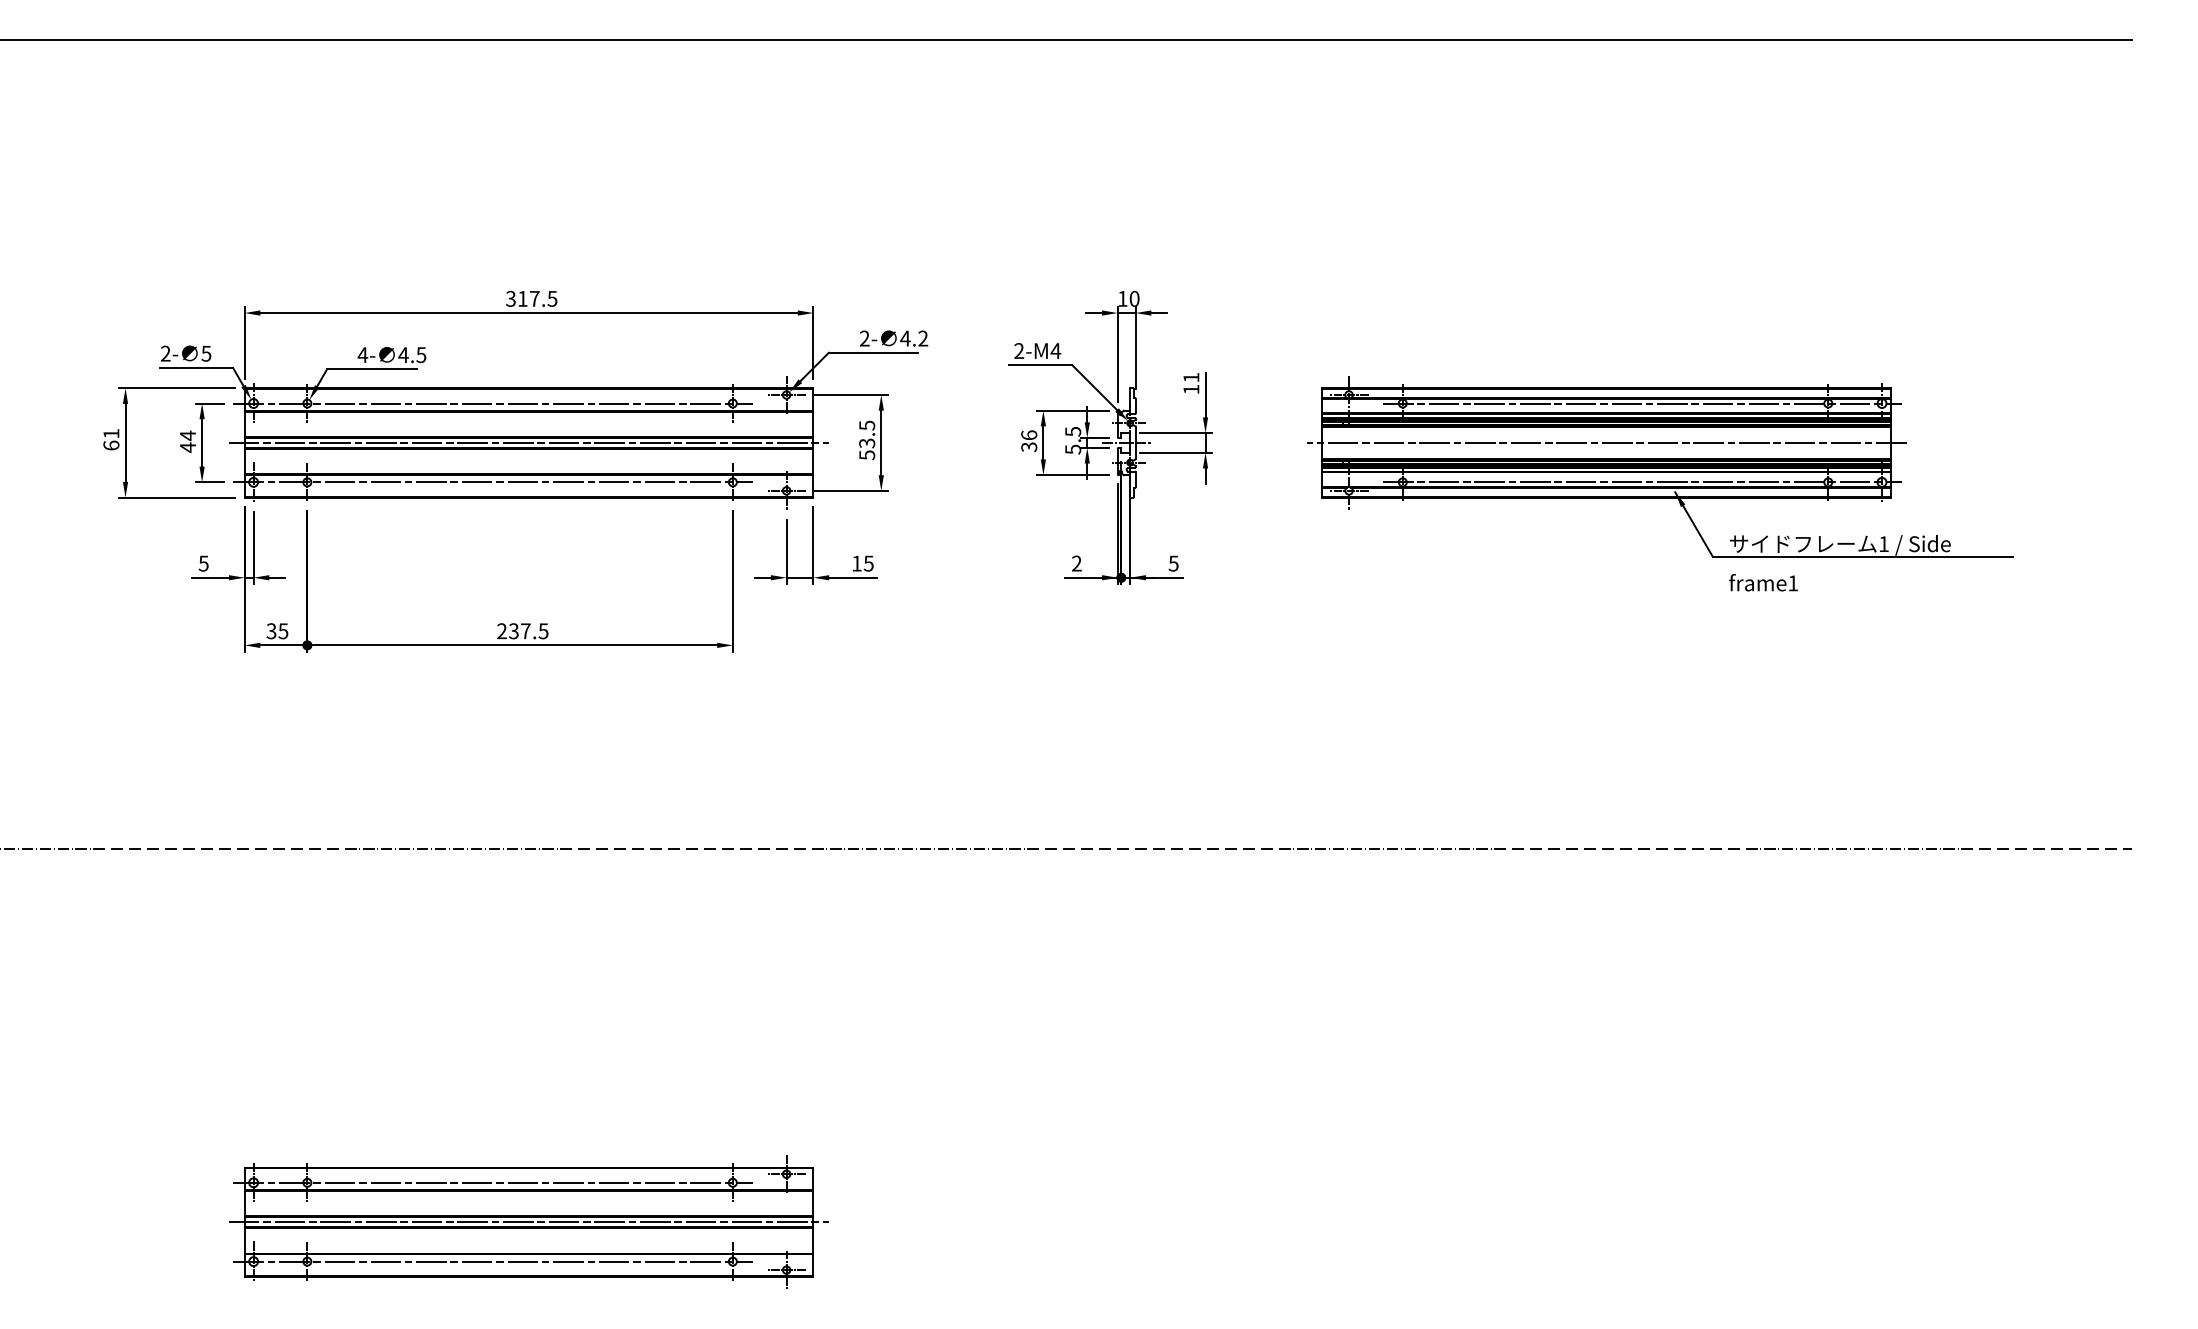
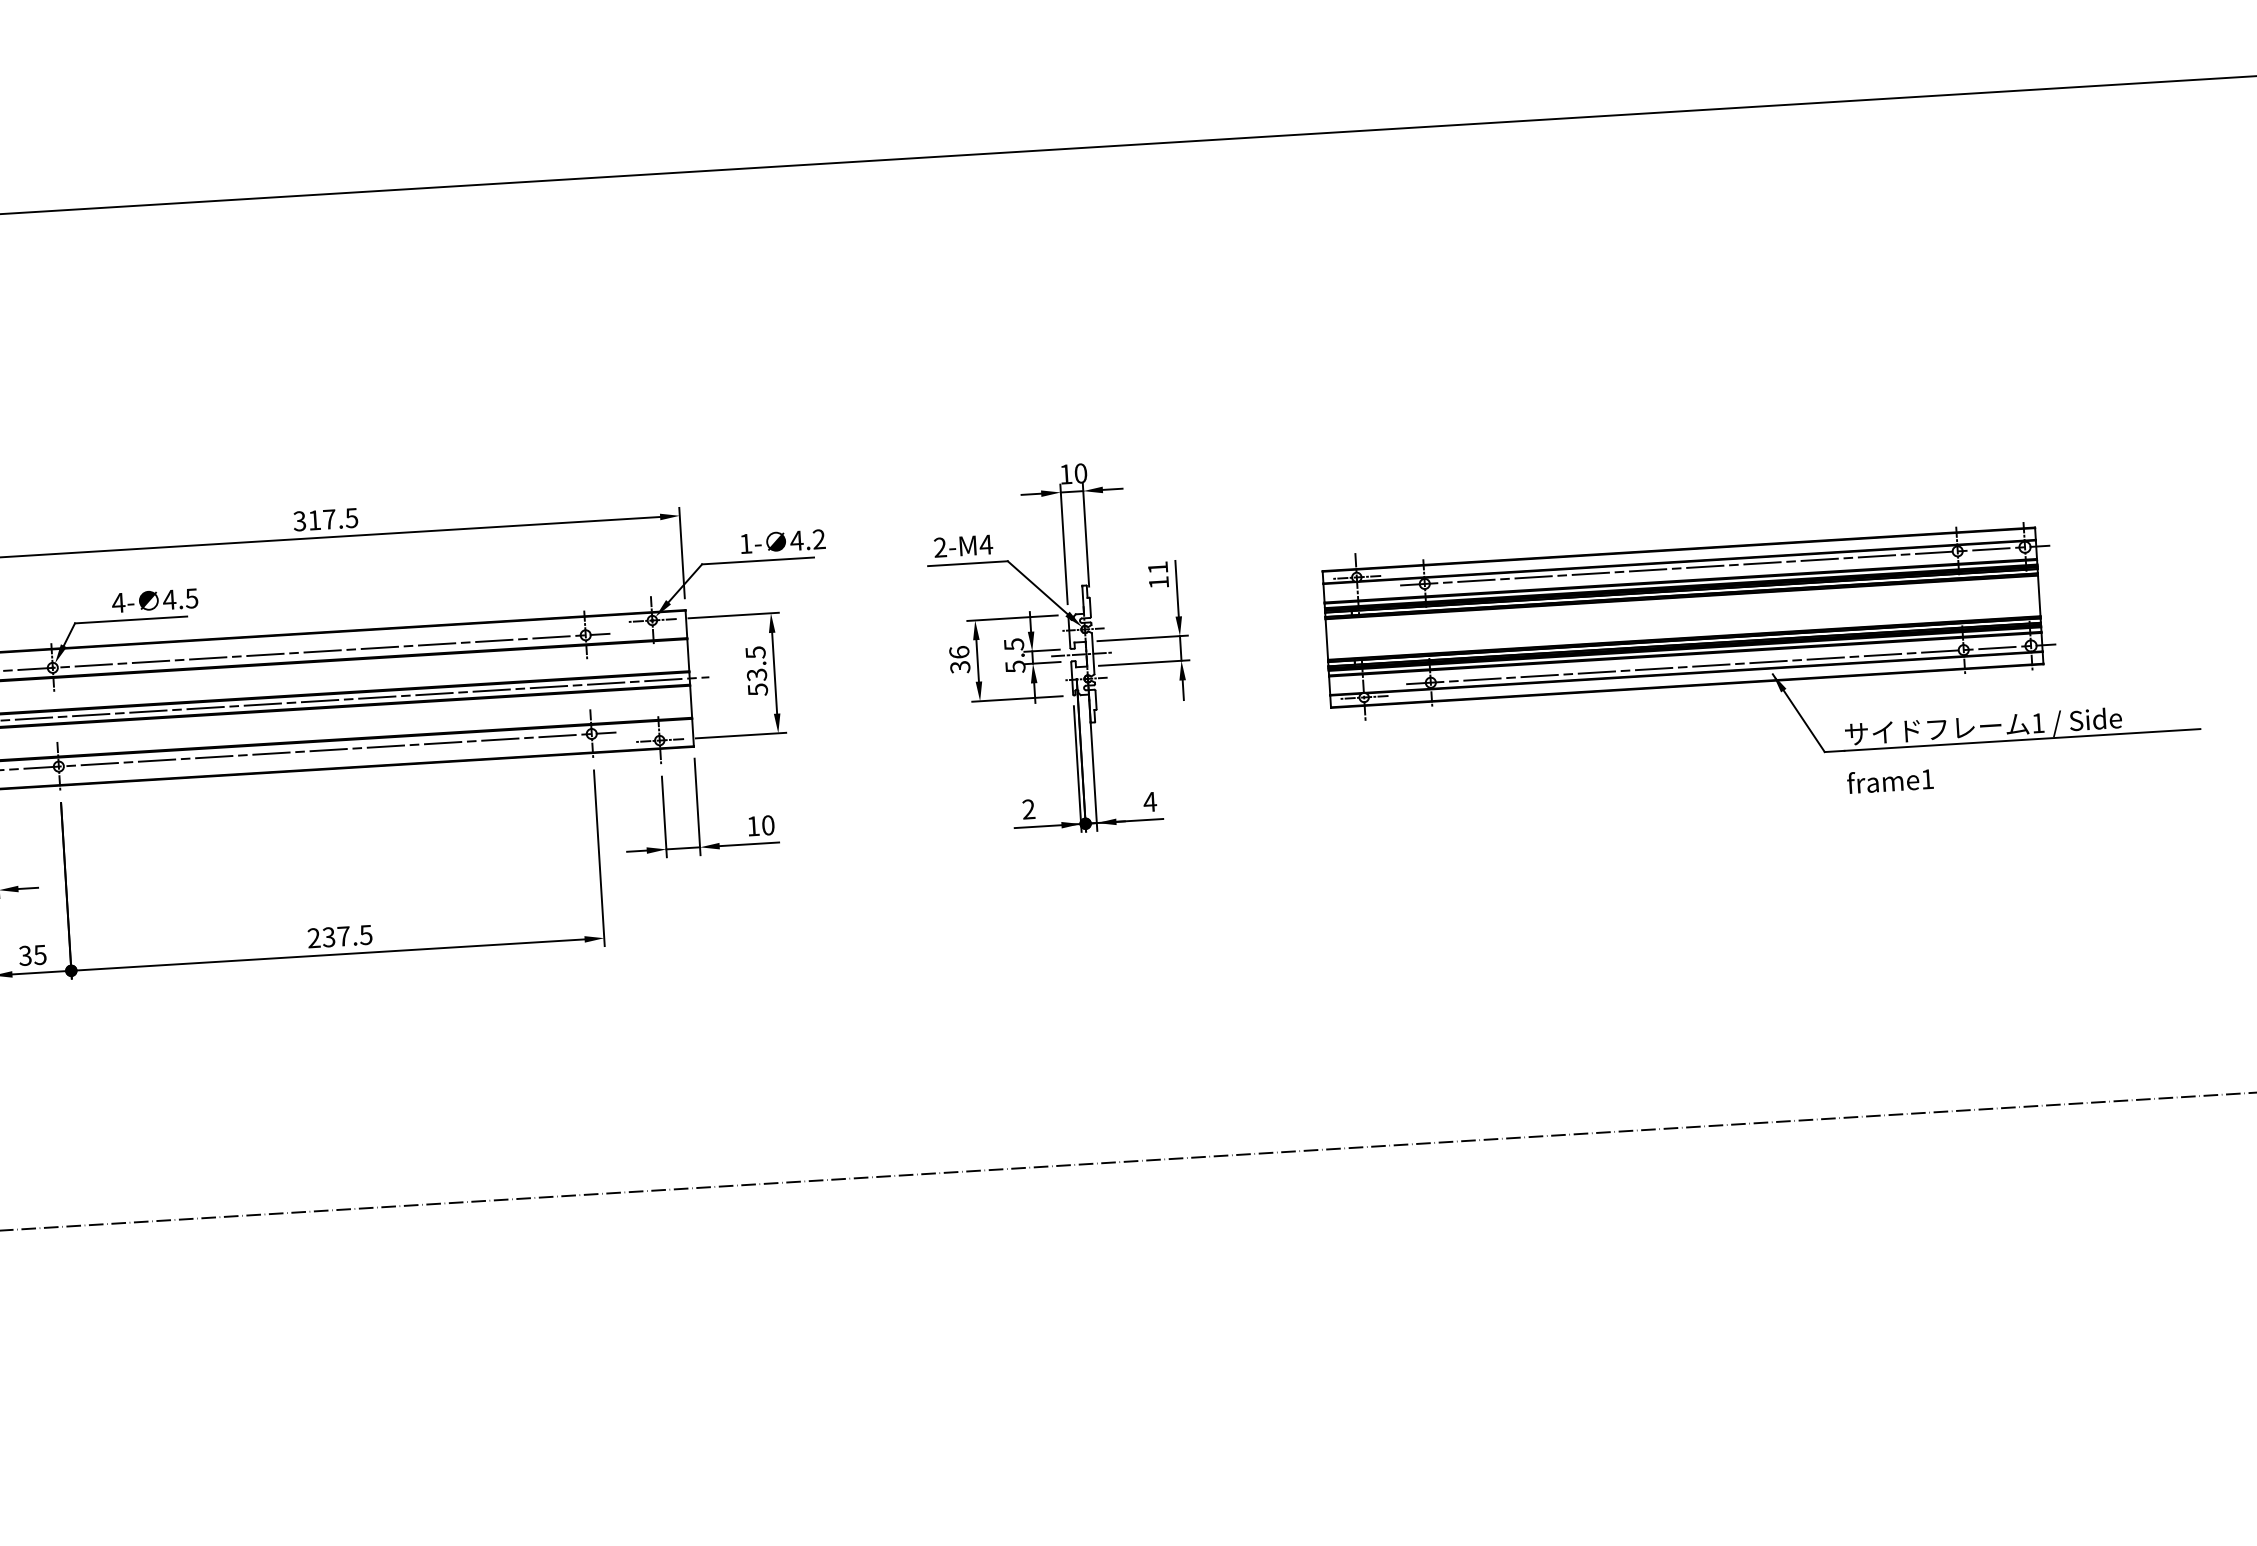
text: (864, 338) -> (745, 543), 2- -> 1-
line: (1606, 442) -> (1682, 617), removed
text: (868, 563) -> (767, 825), 15 -> 10
text: (1173, 563) -> (1149, 801), 5 -> 4

